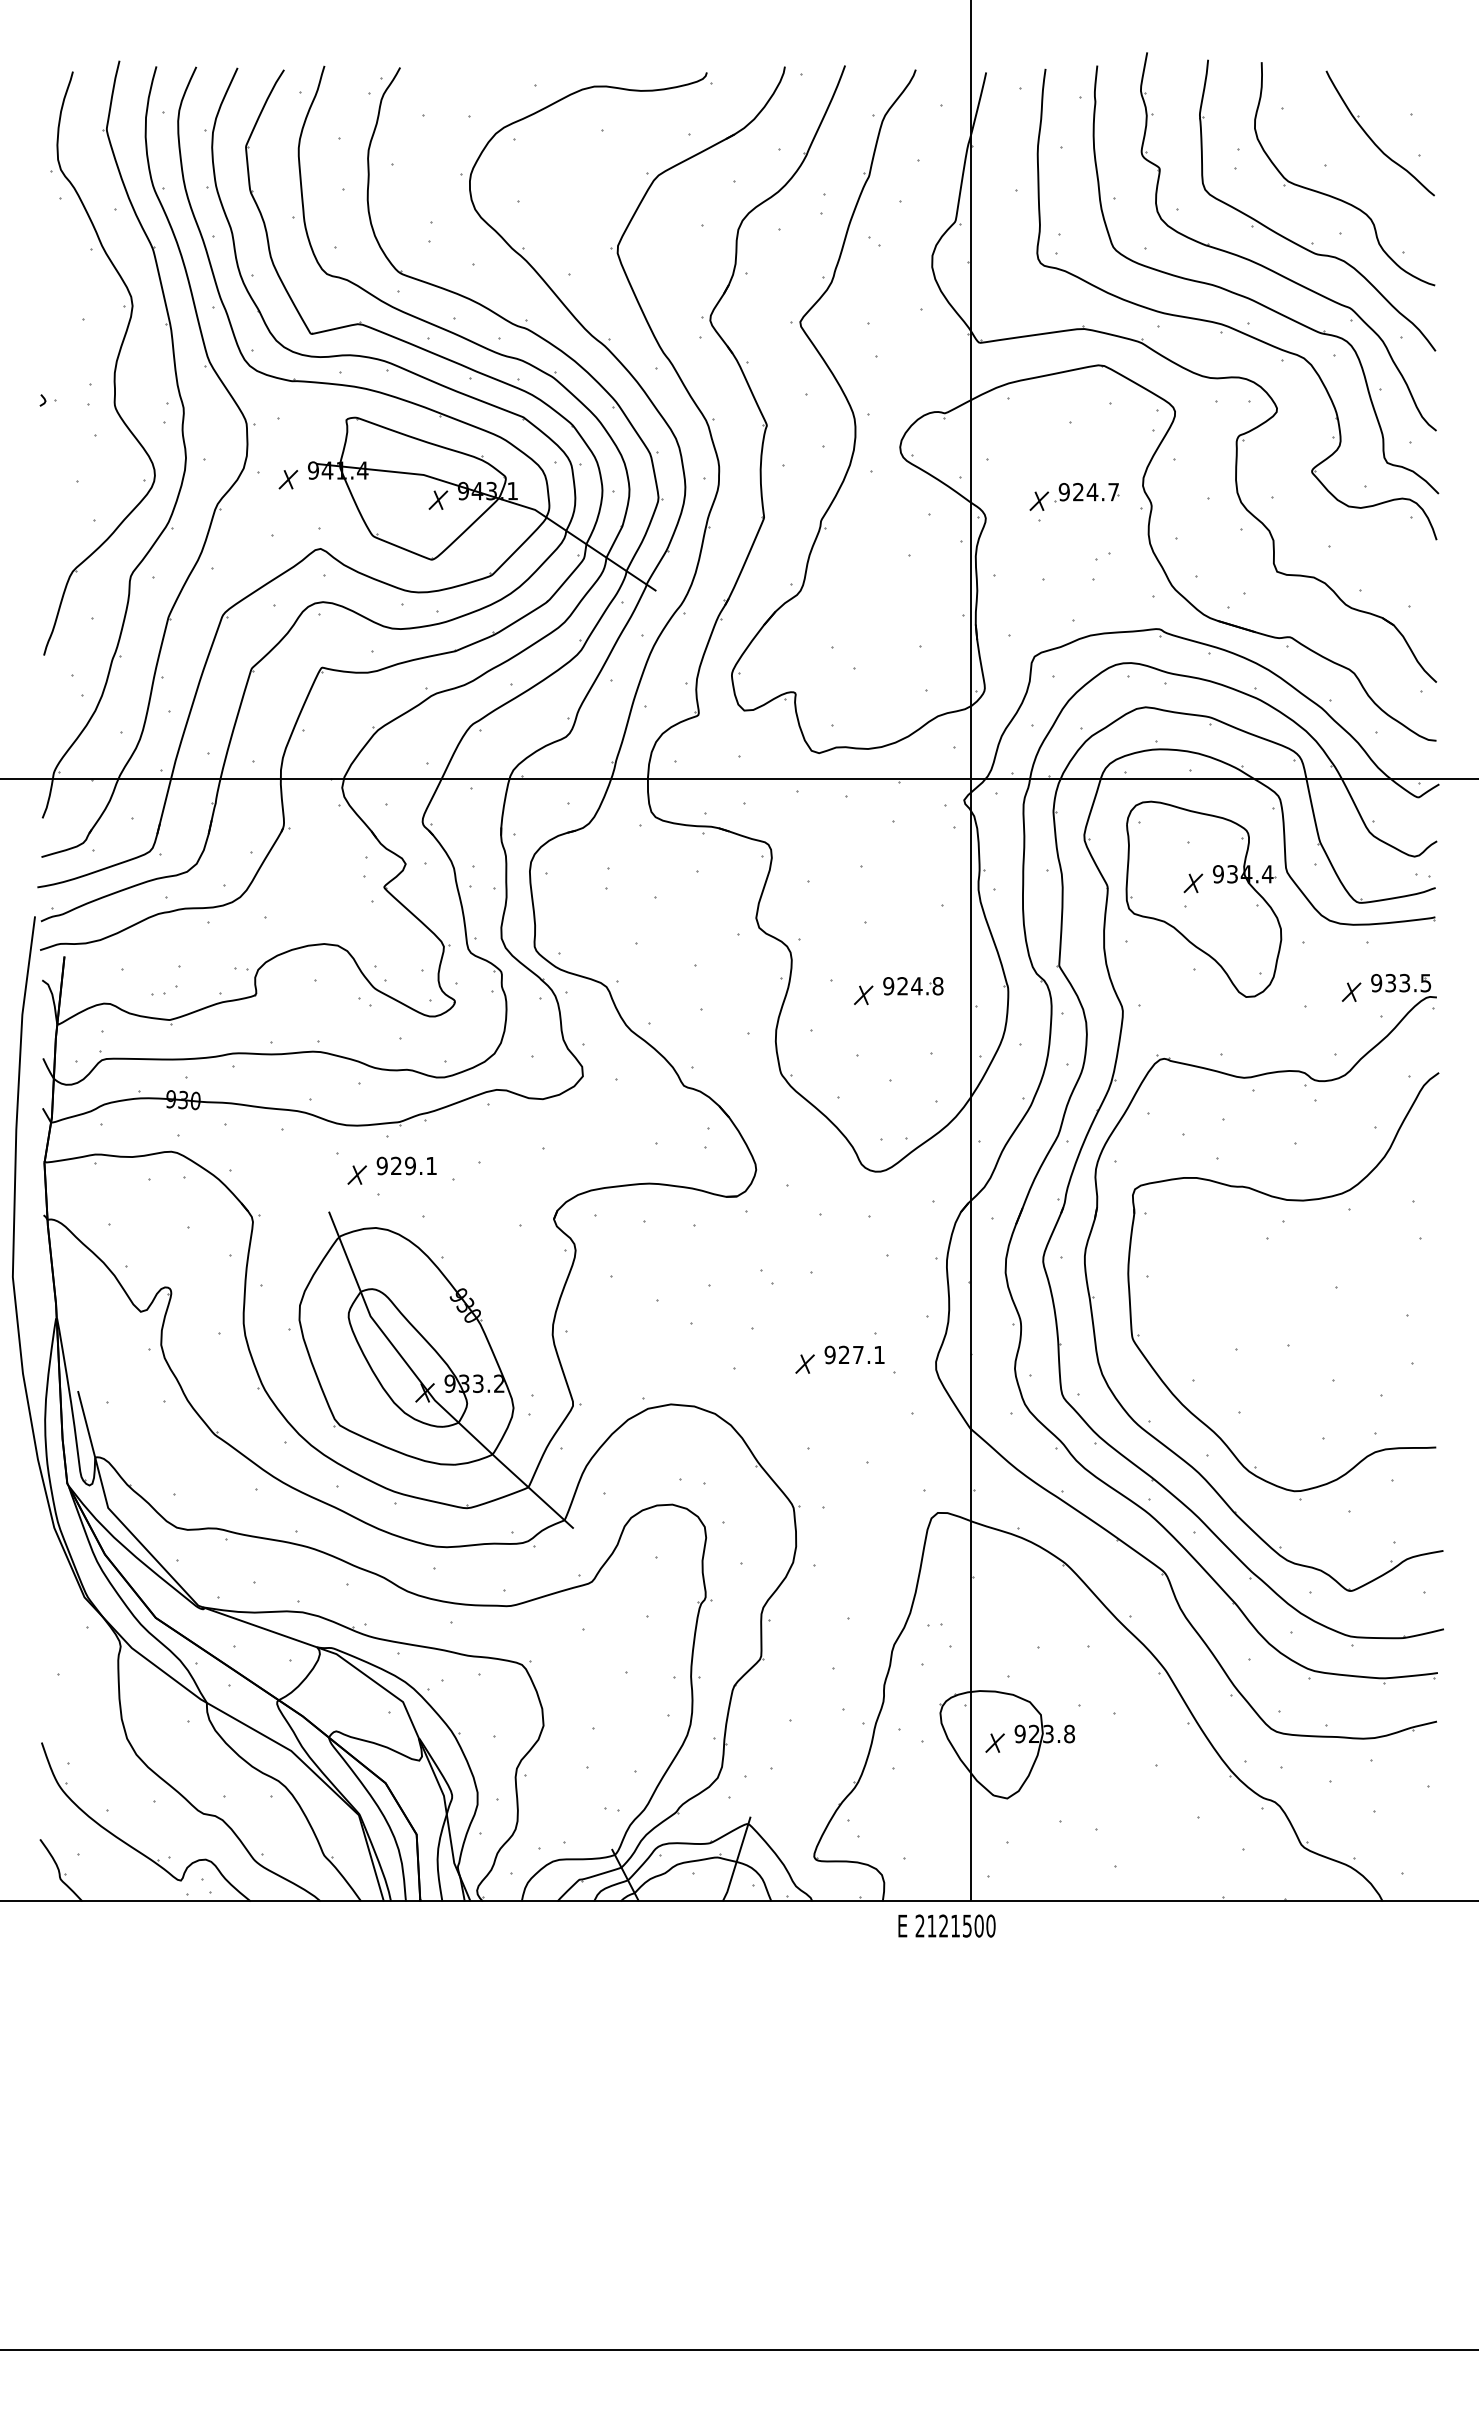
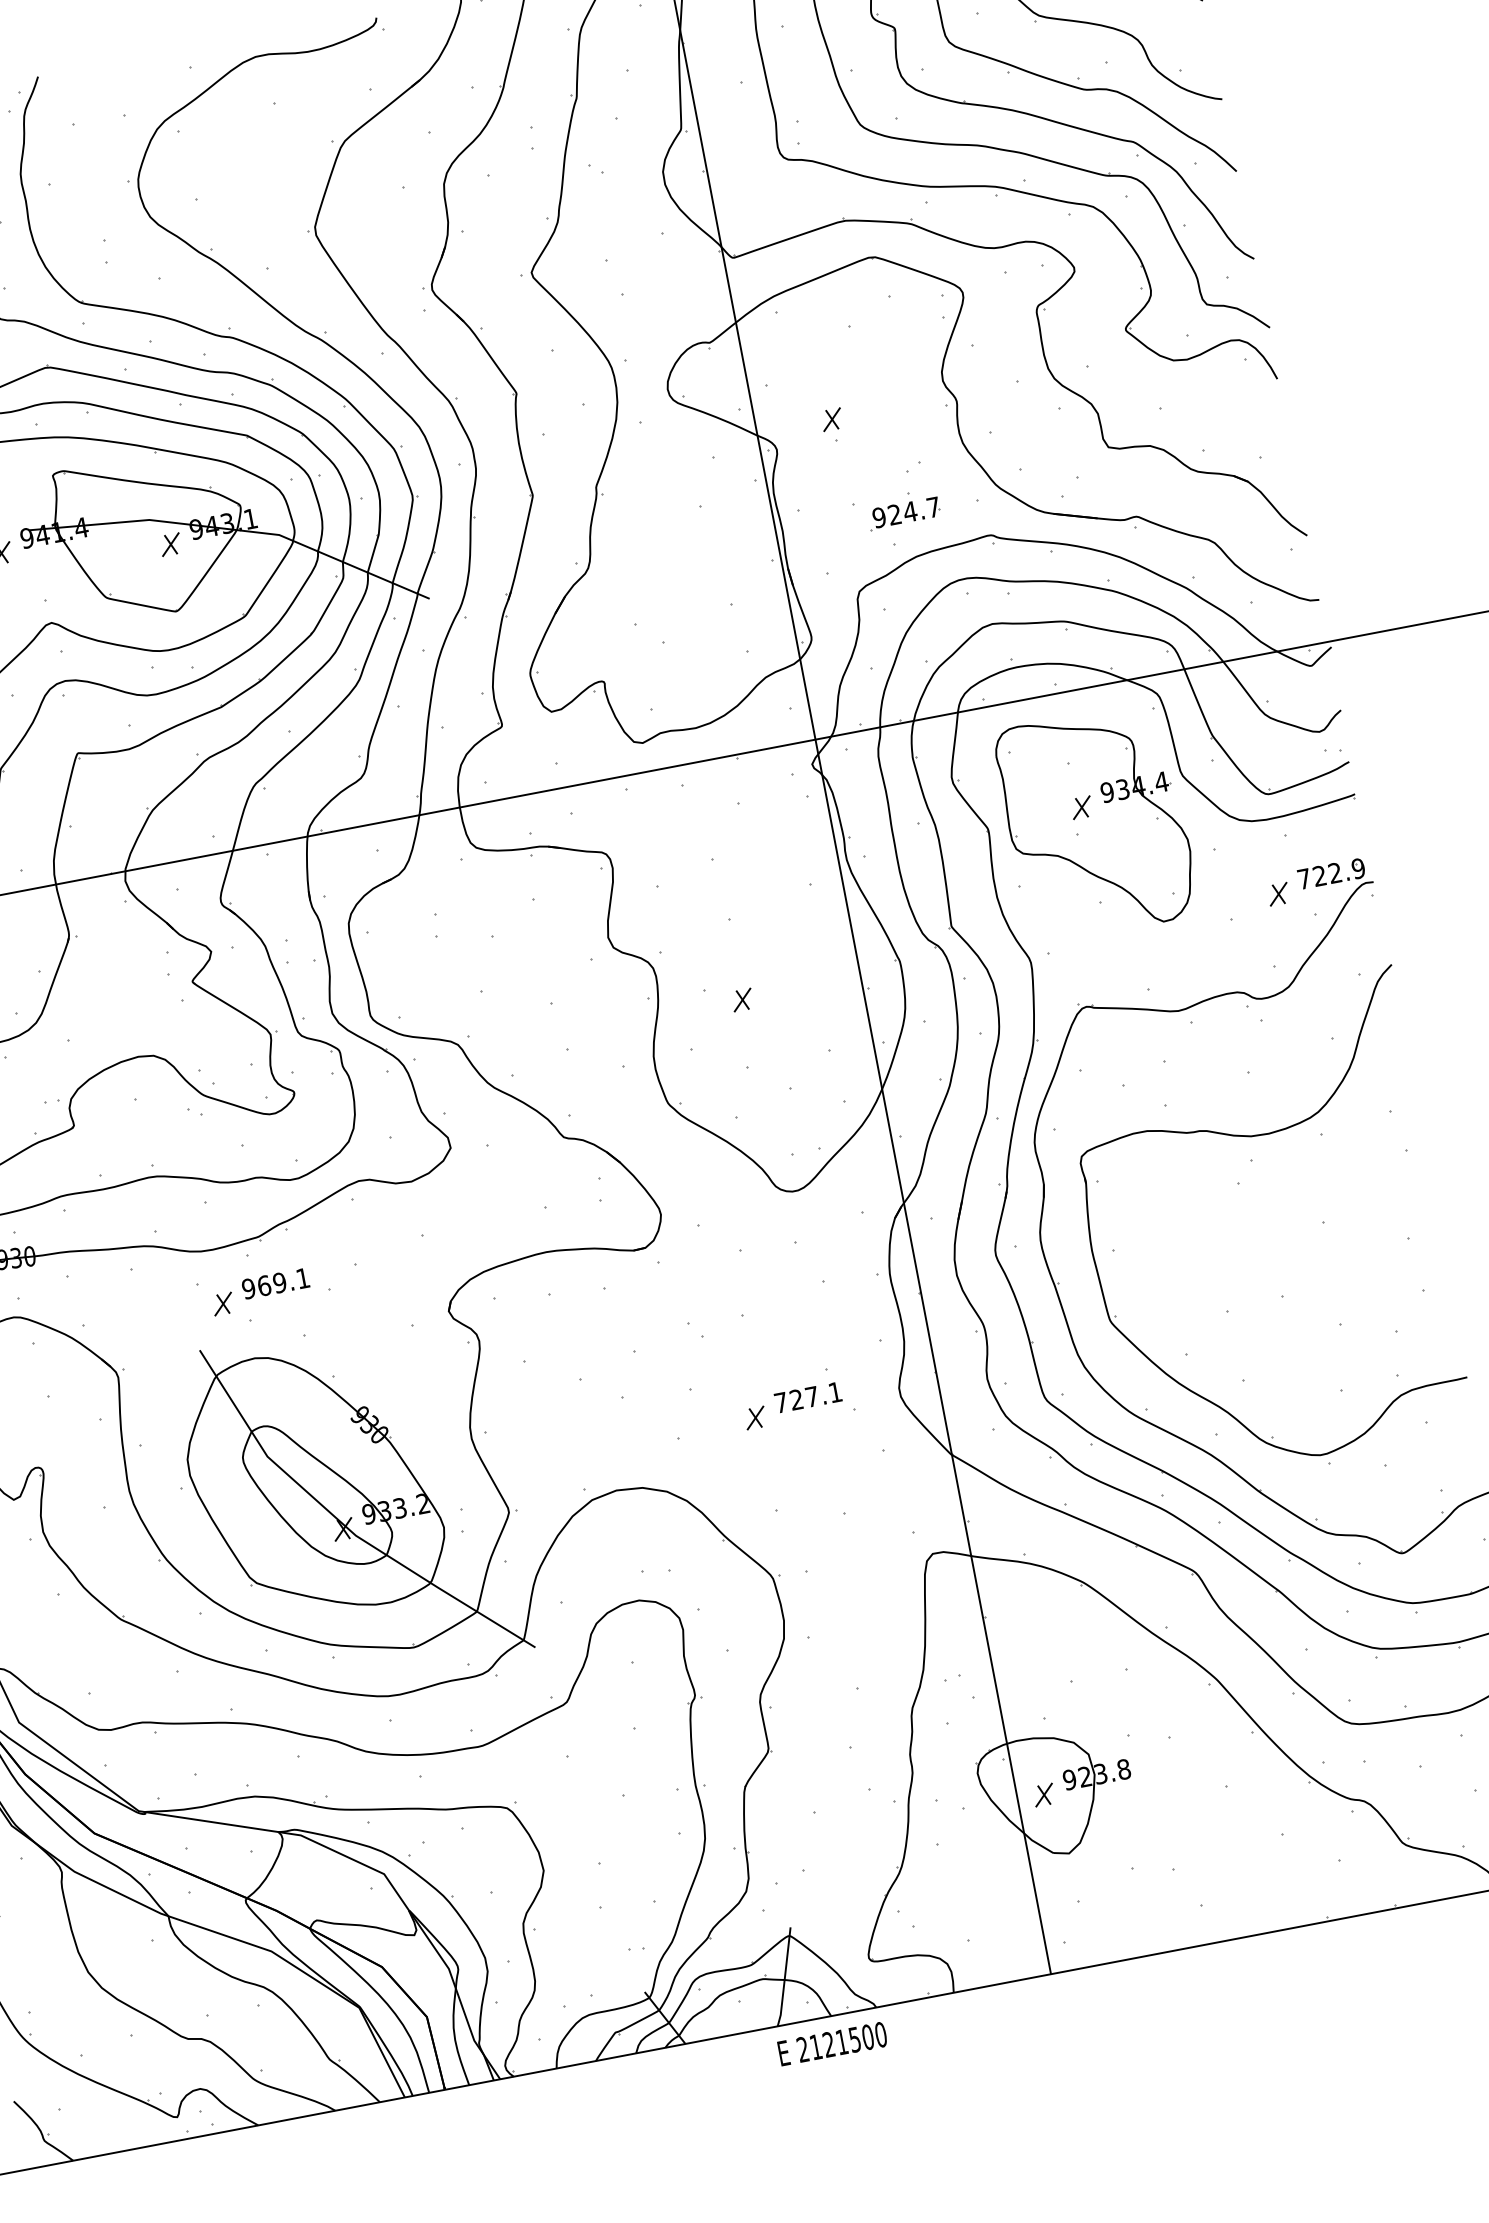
part: (1086, 492) -> (903, 513), moved
text: (1401, 982) -> (1331, 873), 933.5 -> 722.9
part: (913, 986) -> (795, 979), removed
text: (396, 1165) -> (264, 1285), 929.1 -> 969.1
text: (829, 1354) -> (780, 1402), 927.1 -> 727.1
text: (946, 1925) -> (831, 2043), moved

